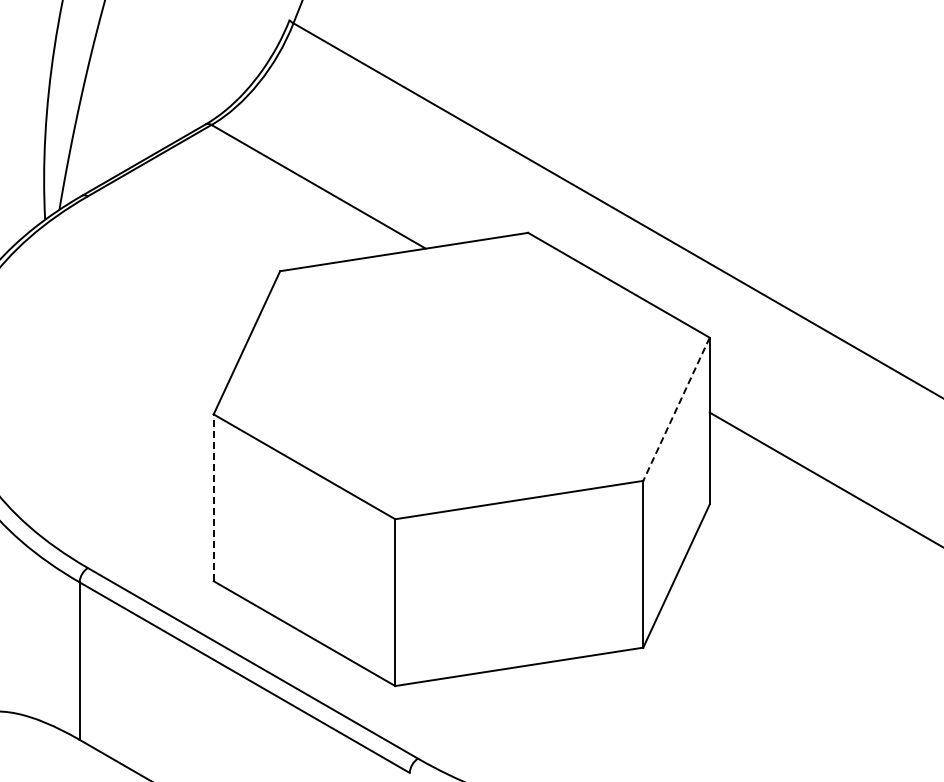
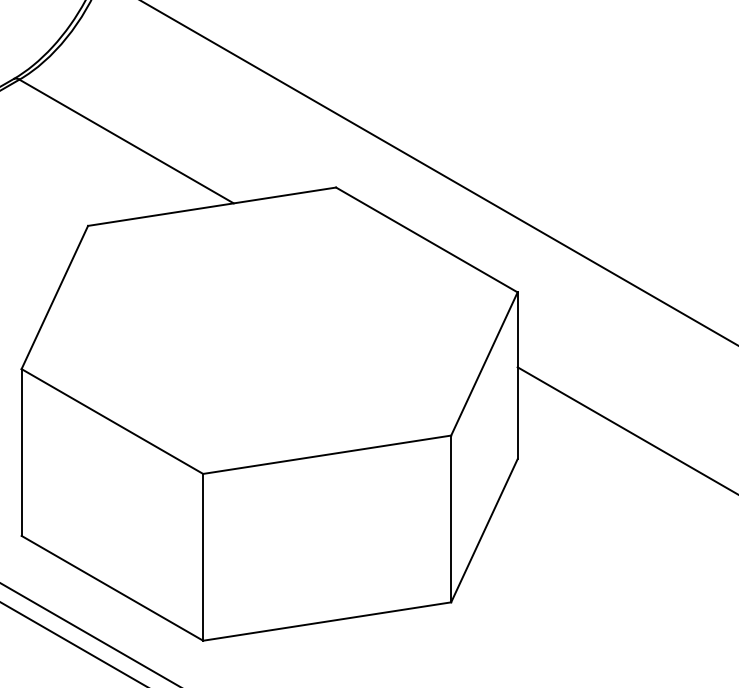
line: (676, 409) -> (484, 364), dashed -> solid
line: (213, 497) -> (21, 452), dashed -> solid

